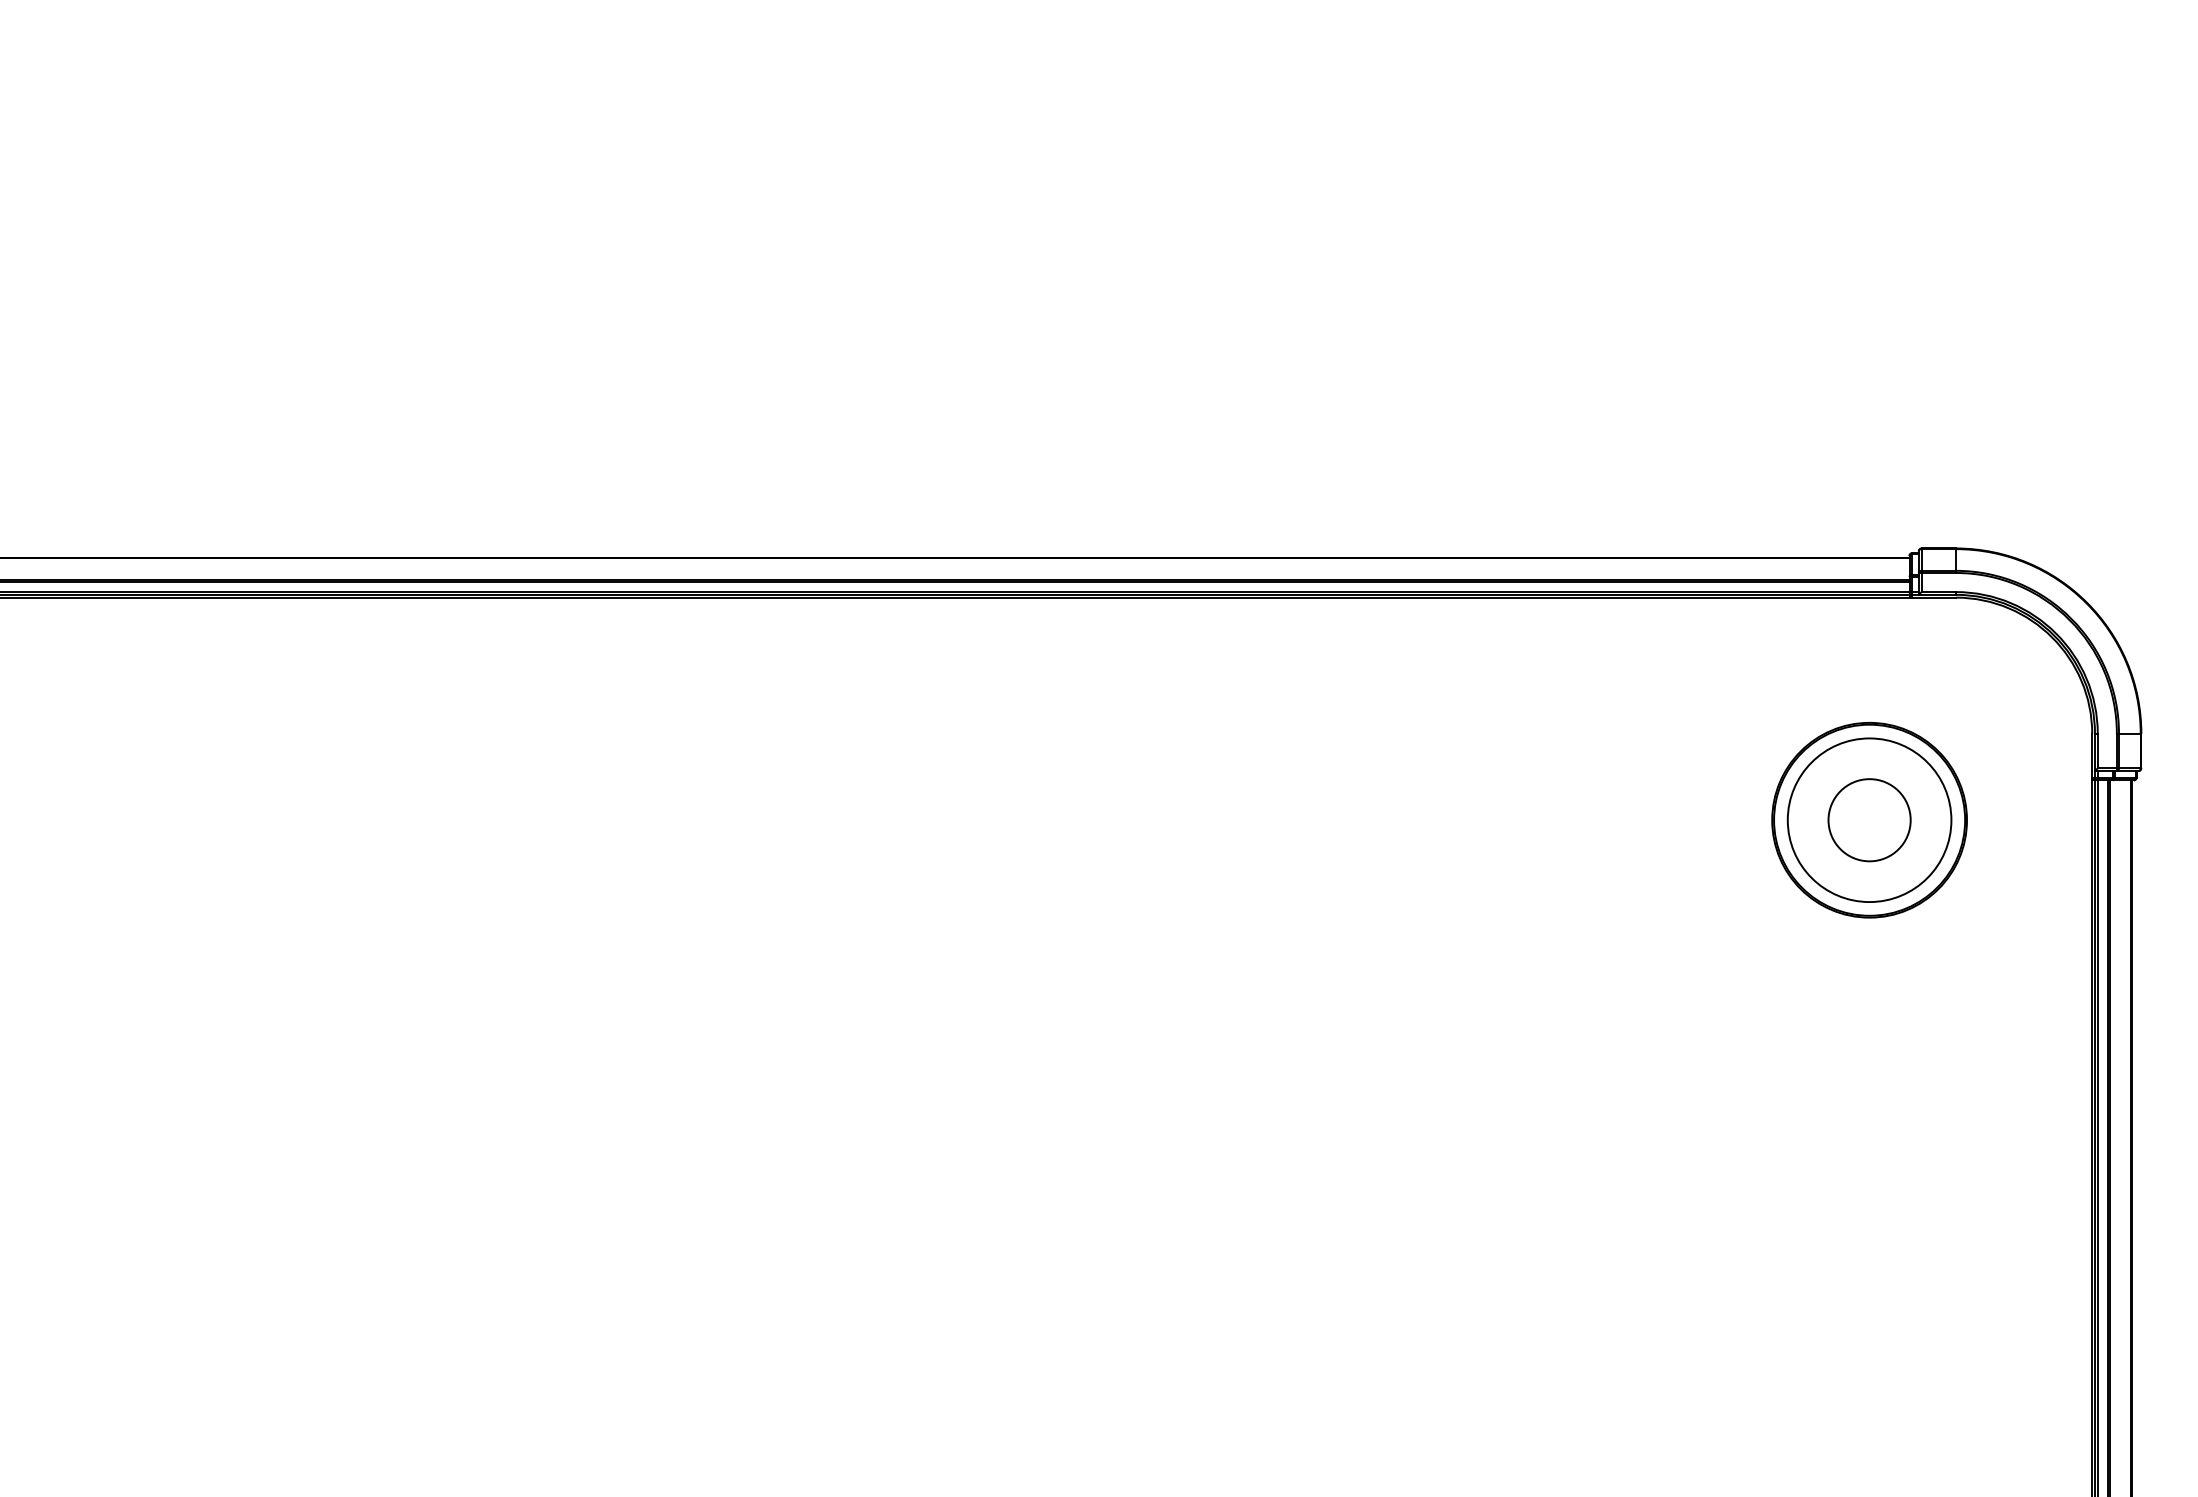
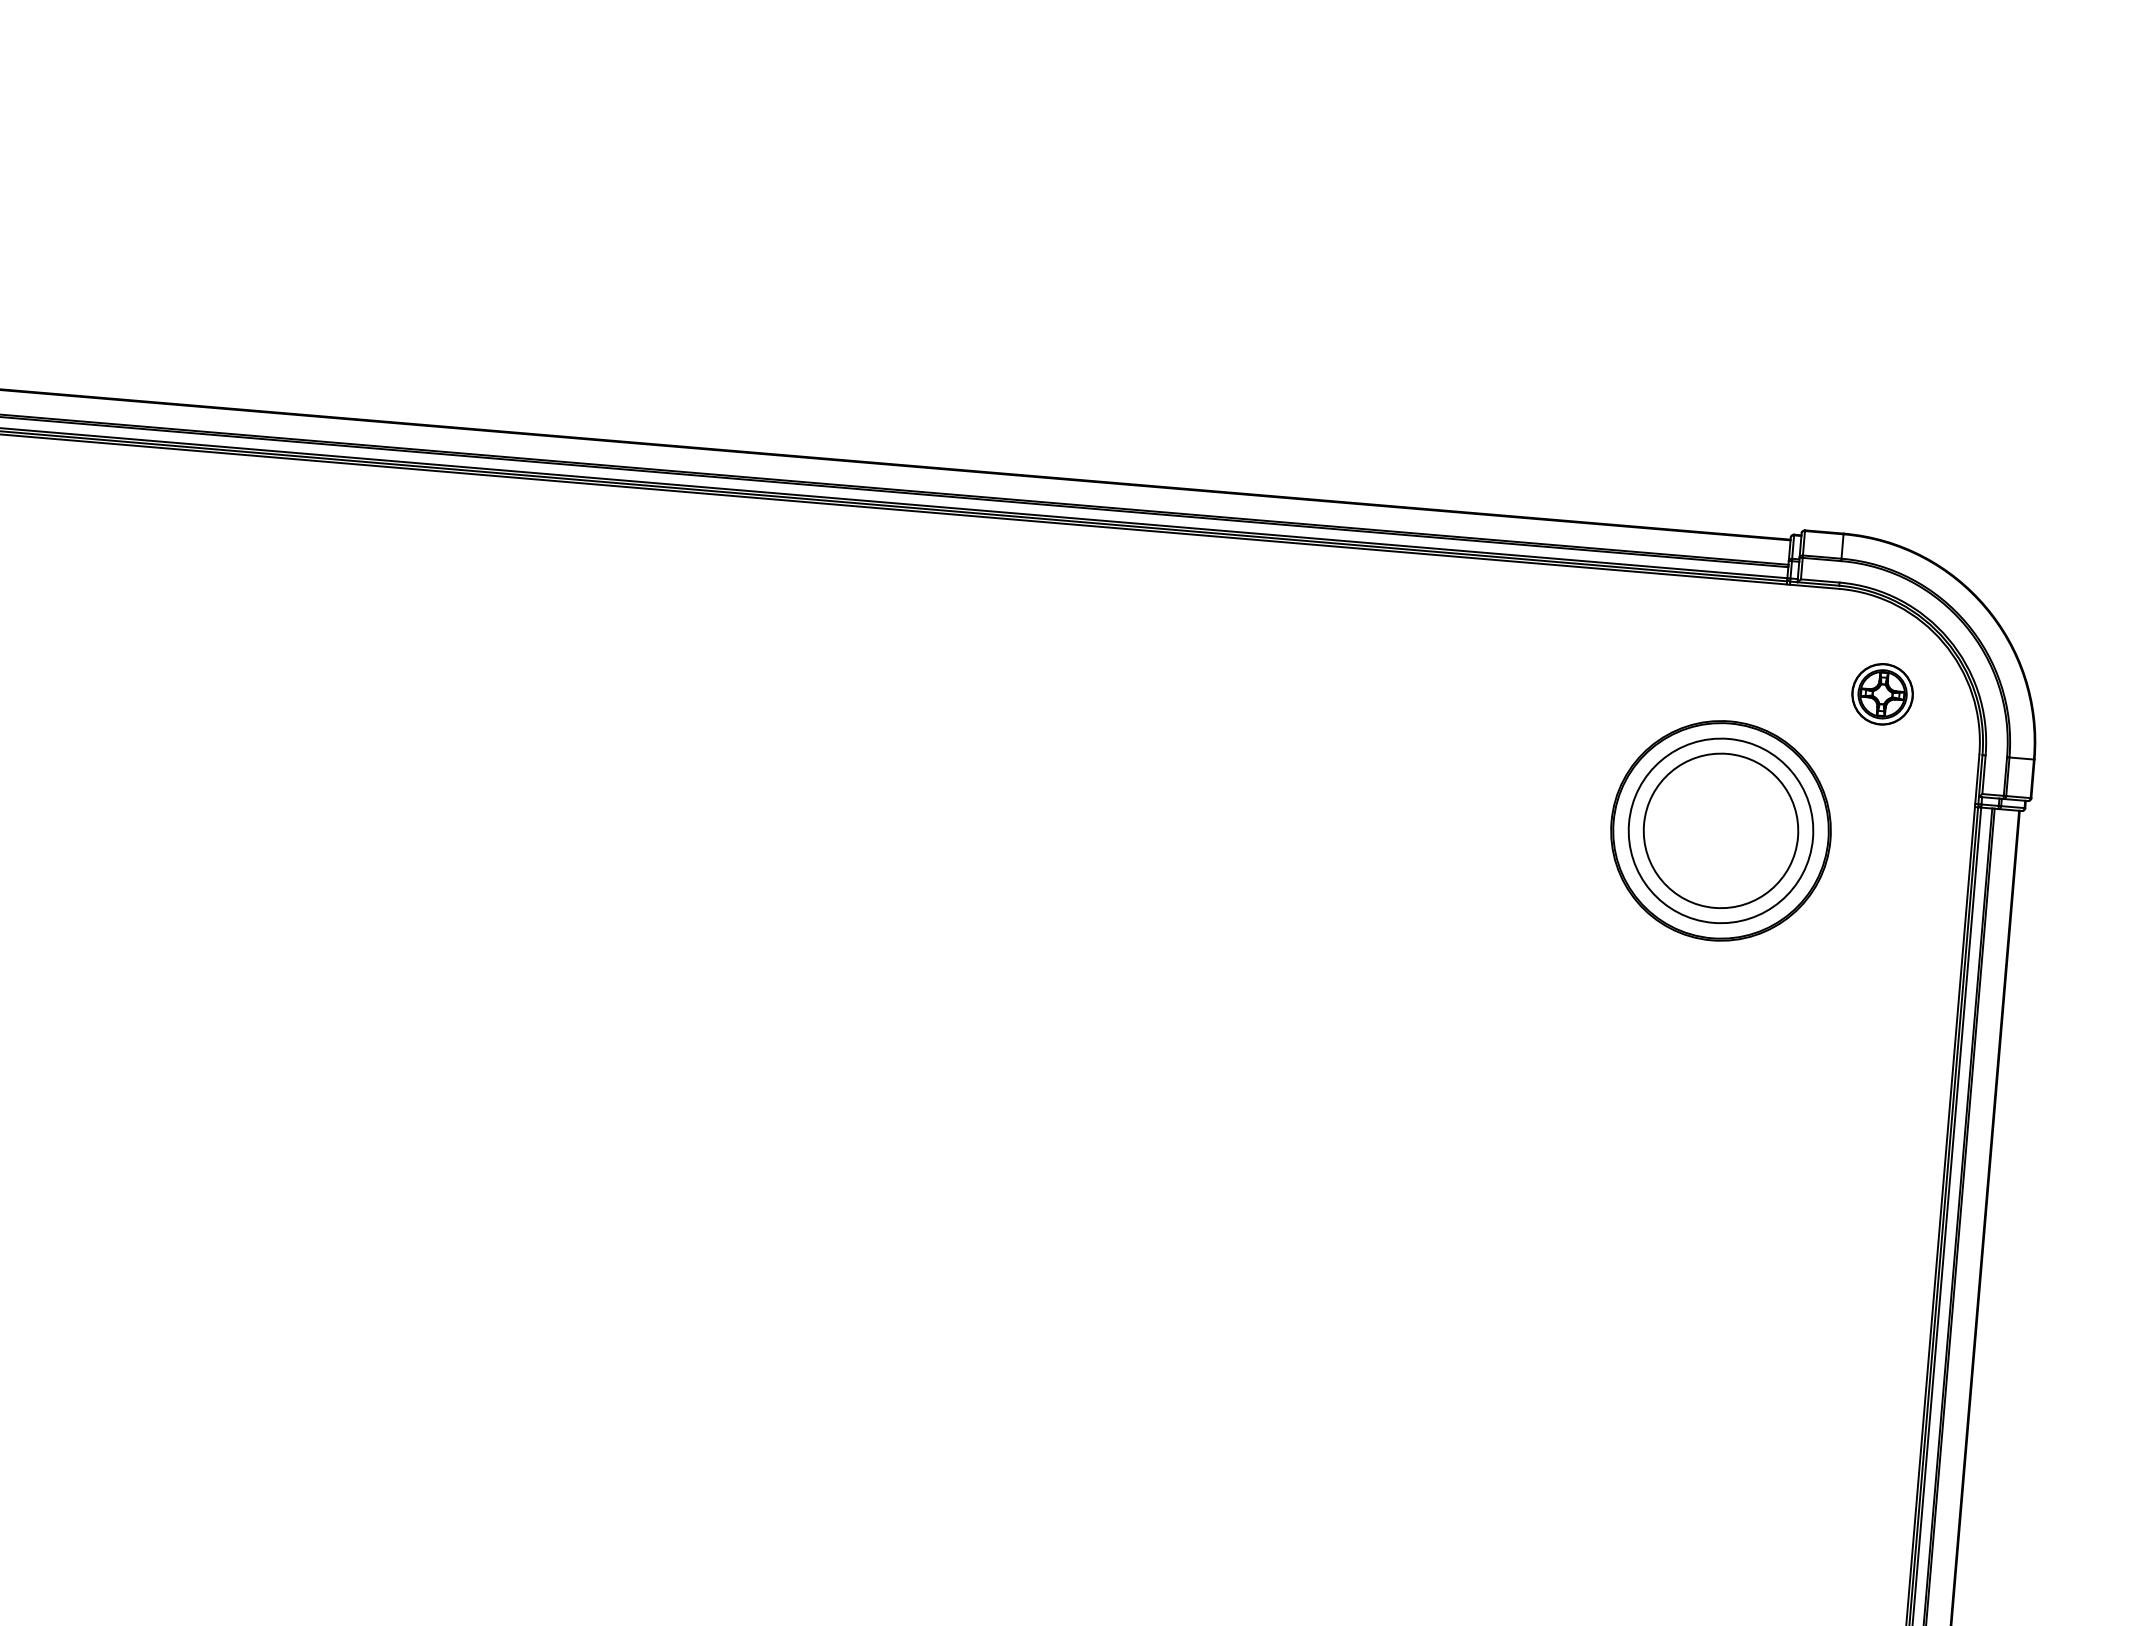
part: (2001, 687) -> (1881, 694), added
circle: (1869, 819) -> (1720, 830), size x1.67

